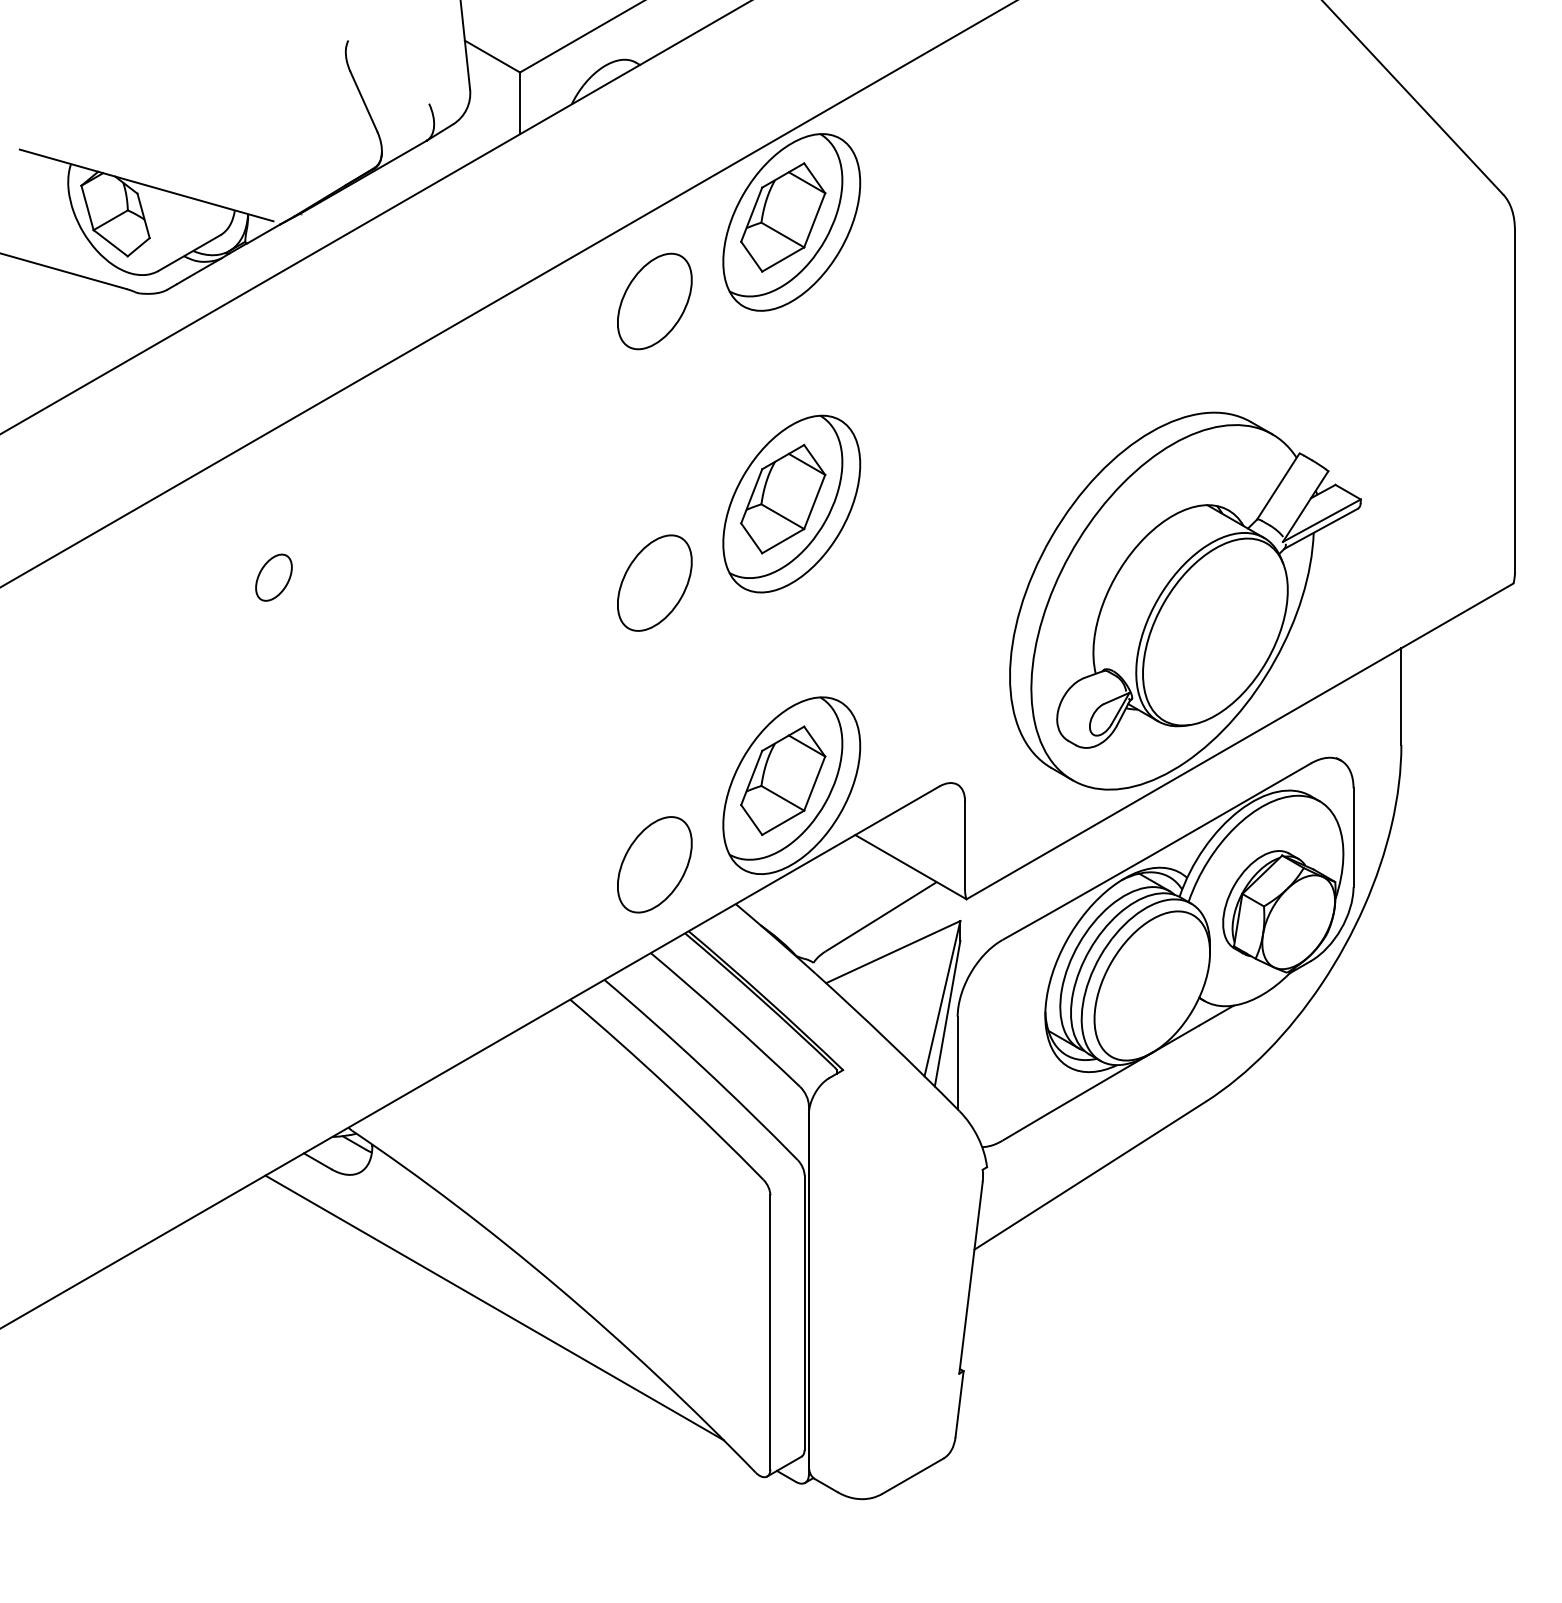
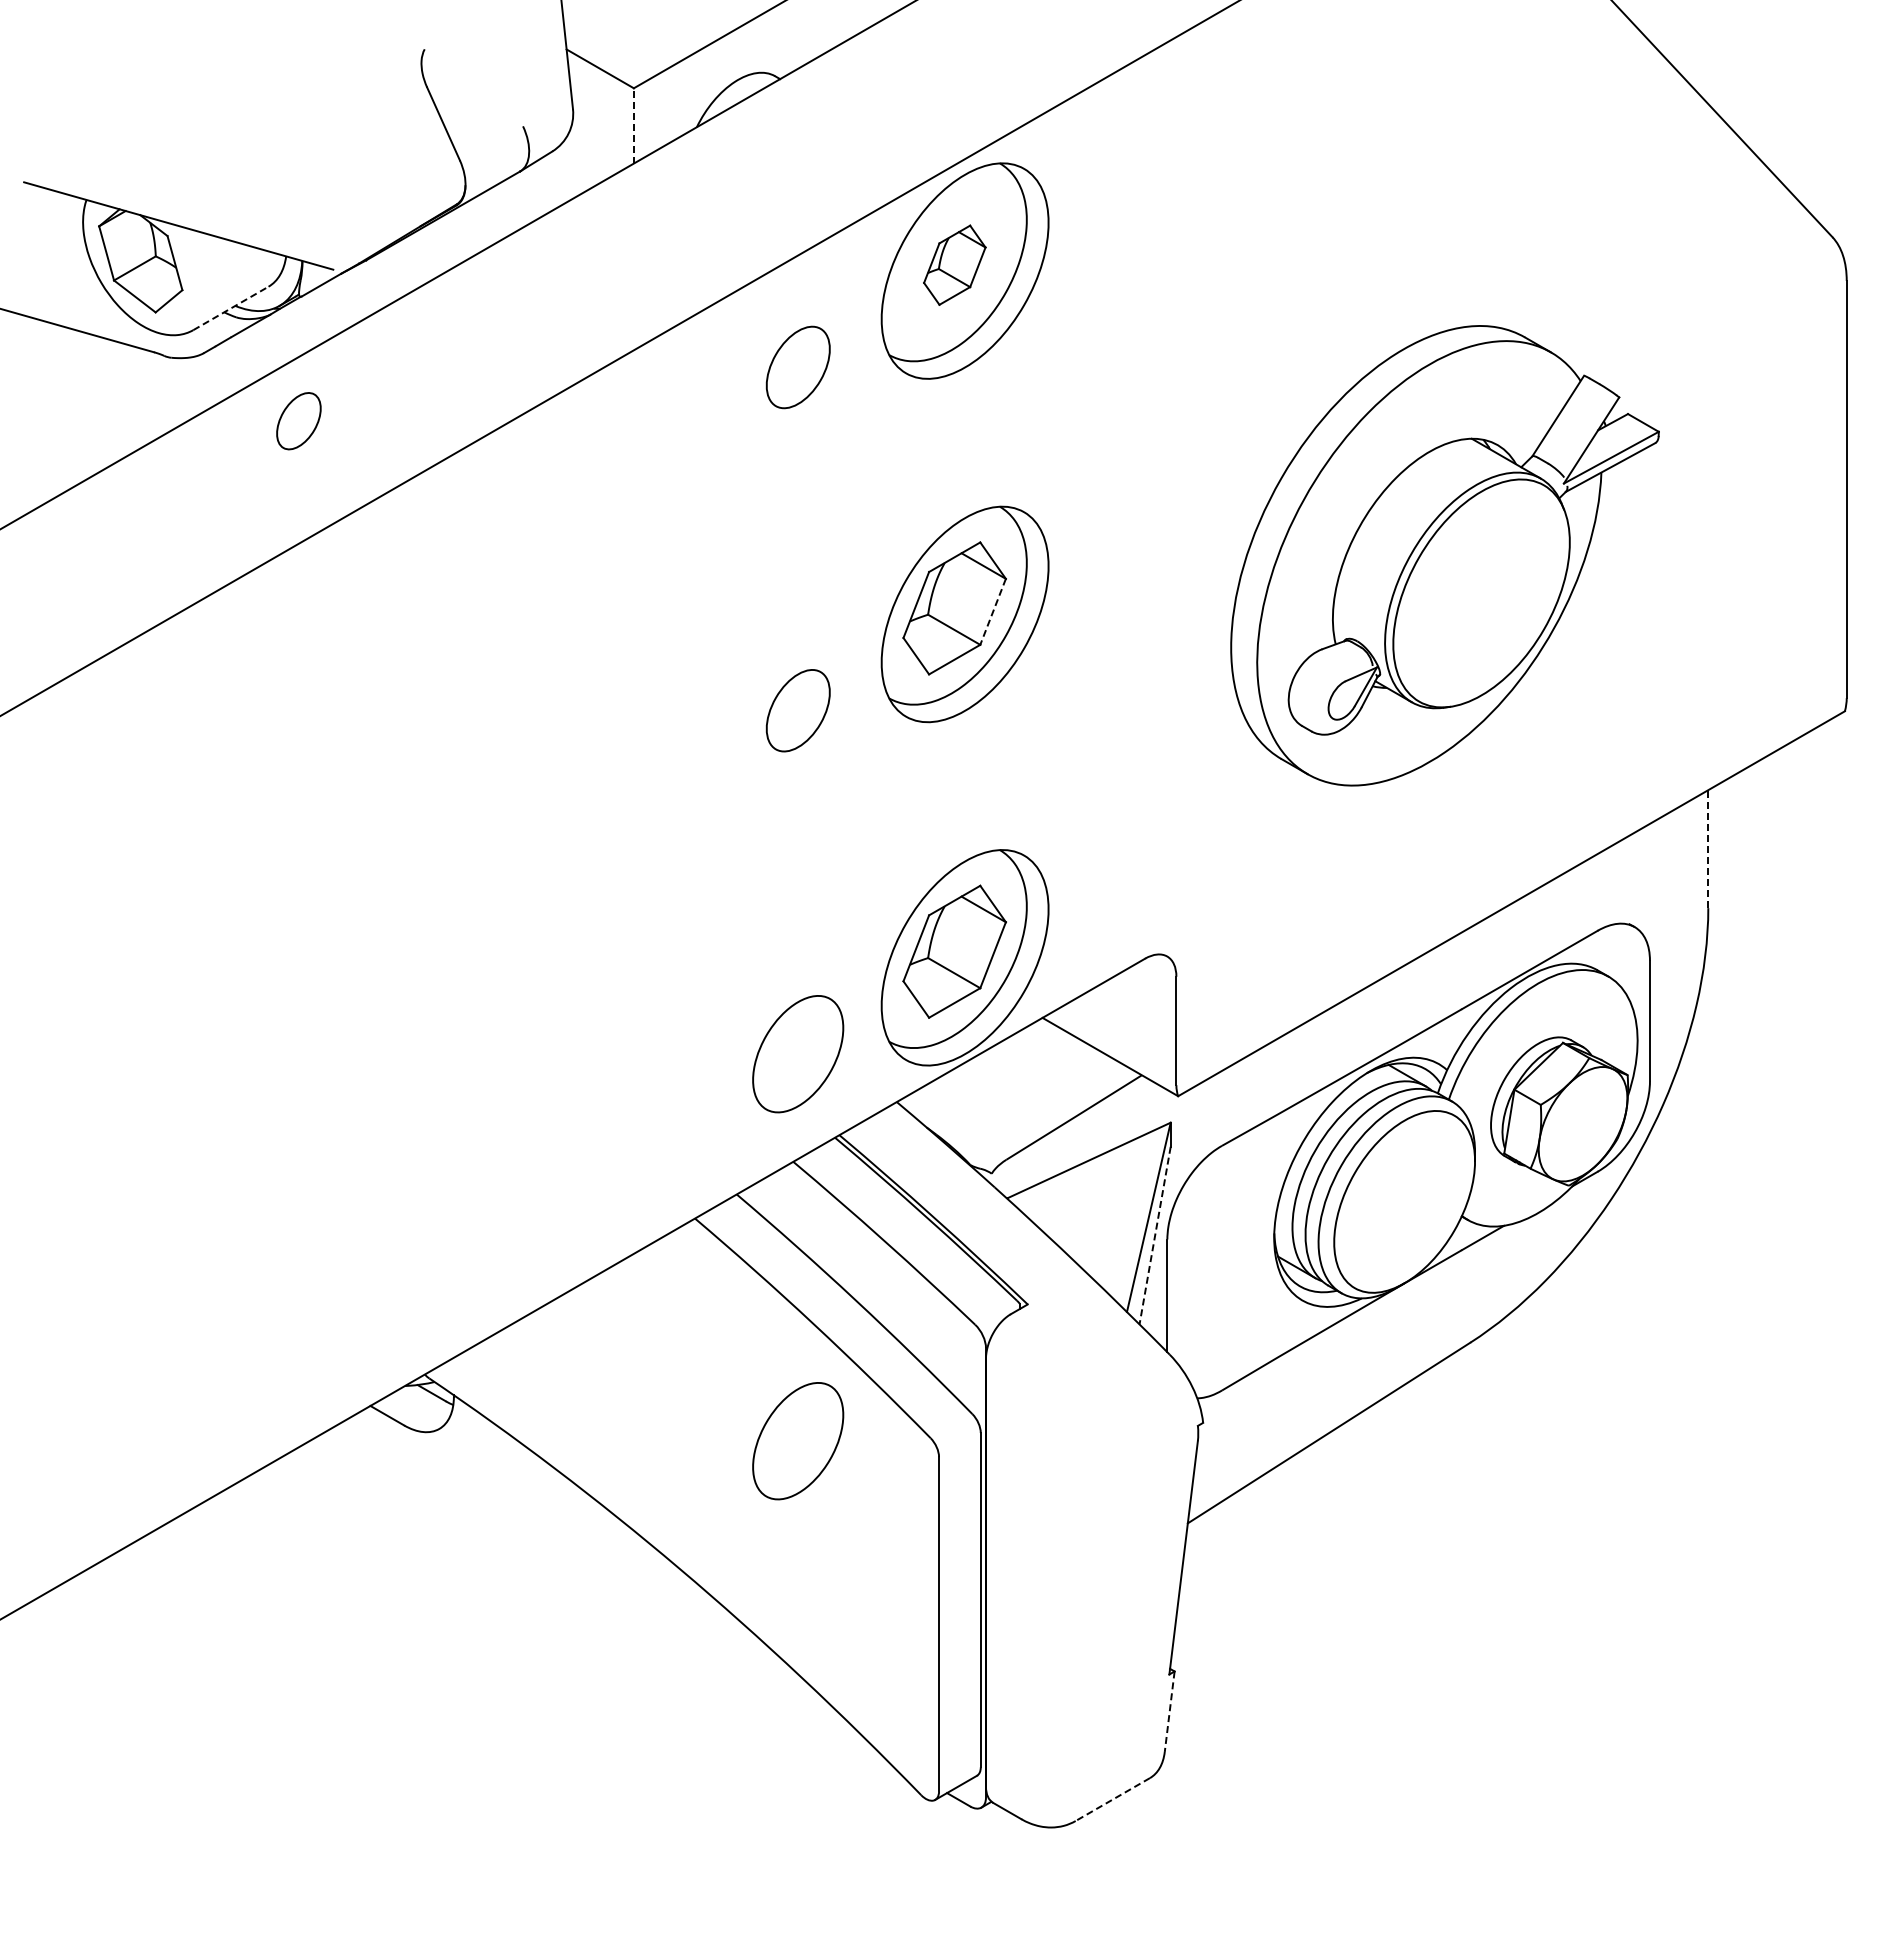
line: (519, 103) -> (633, 125), solid -> dashed
part: (783, 217) -> (954, 265), size x0.6
line: (189, 253) -> (231, 308), solid -> dashed
part: (655, 301) -> (798, 367), size x0.7
line: (814, 502) -> (992, 612), solid -> dashed
part: (273, 577) -> (298, 421), moved
part: (655, 582) -> (798, 710), size x0.7
part: (1184, 600) -> (1444, 555), moved
line: (1401, 696) -> (1708, 849), solid -> dashed
line: (947, 1014) -> (1155, 1236), solid -> dashed
part: (655, 1182) -> (798, 1441), added
line: (494, 1308) -> (602, 1594), removed
line: (959, 1404) -> (1169, 1711), solid -> dashed
line: (912, 1476) -> (1112, 1799), solid -> dashed

